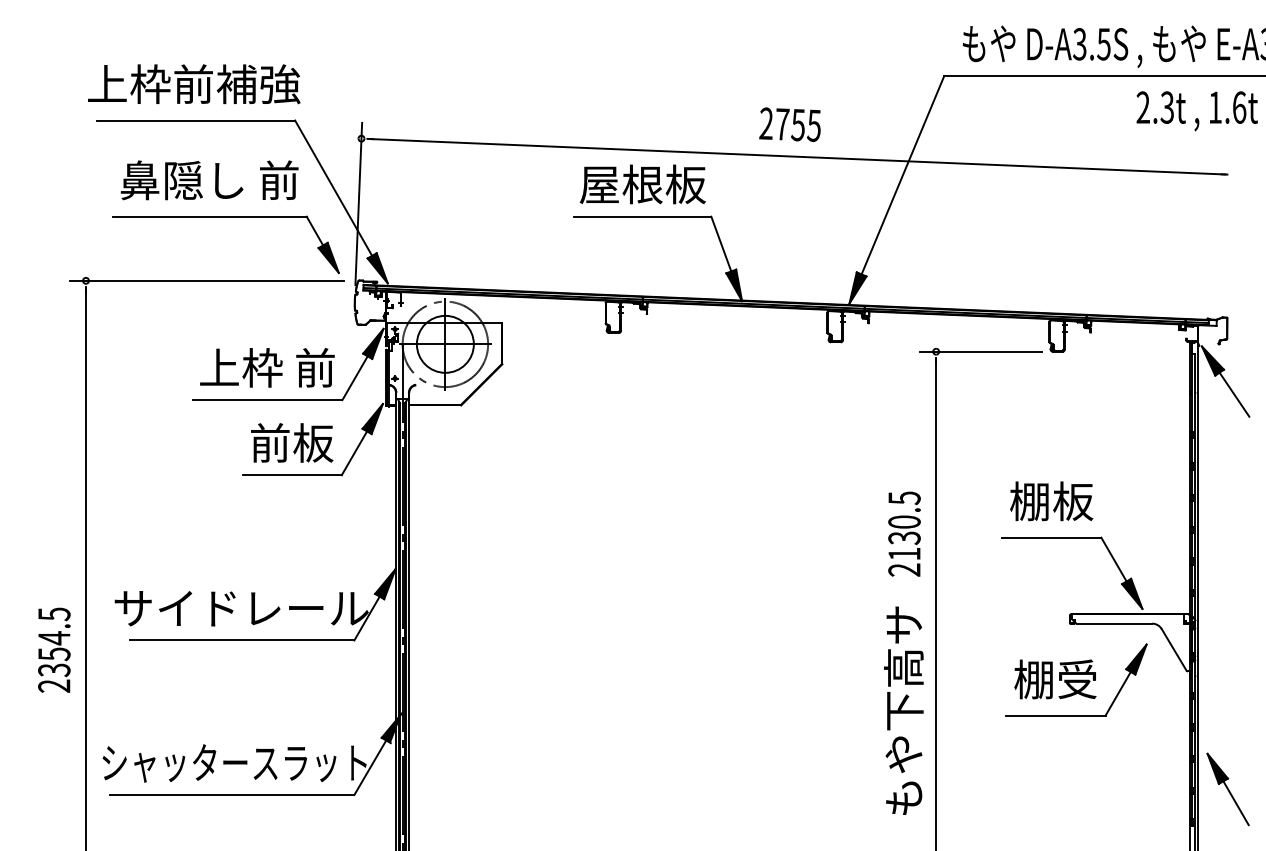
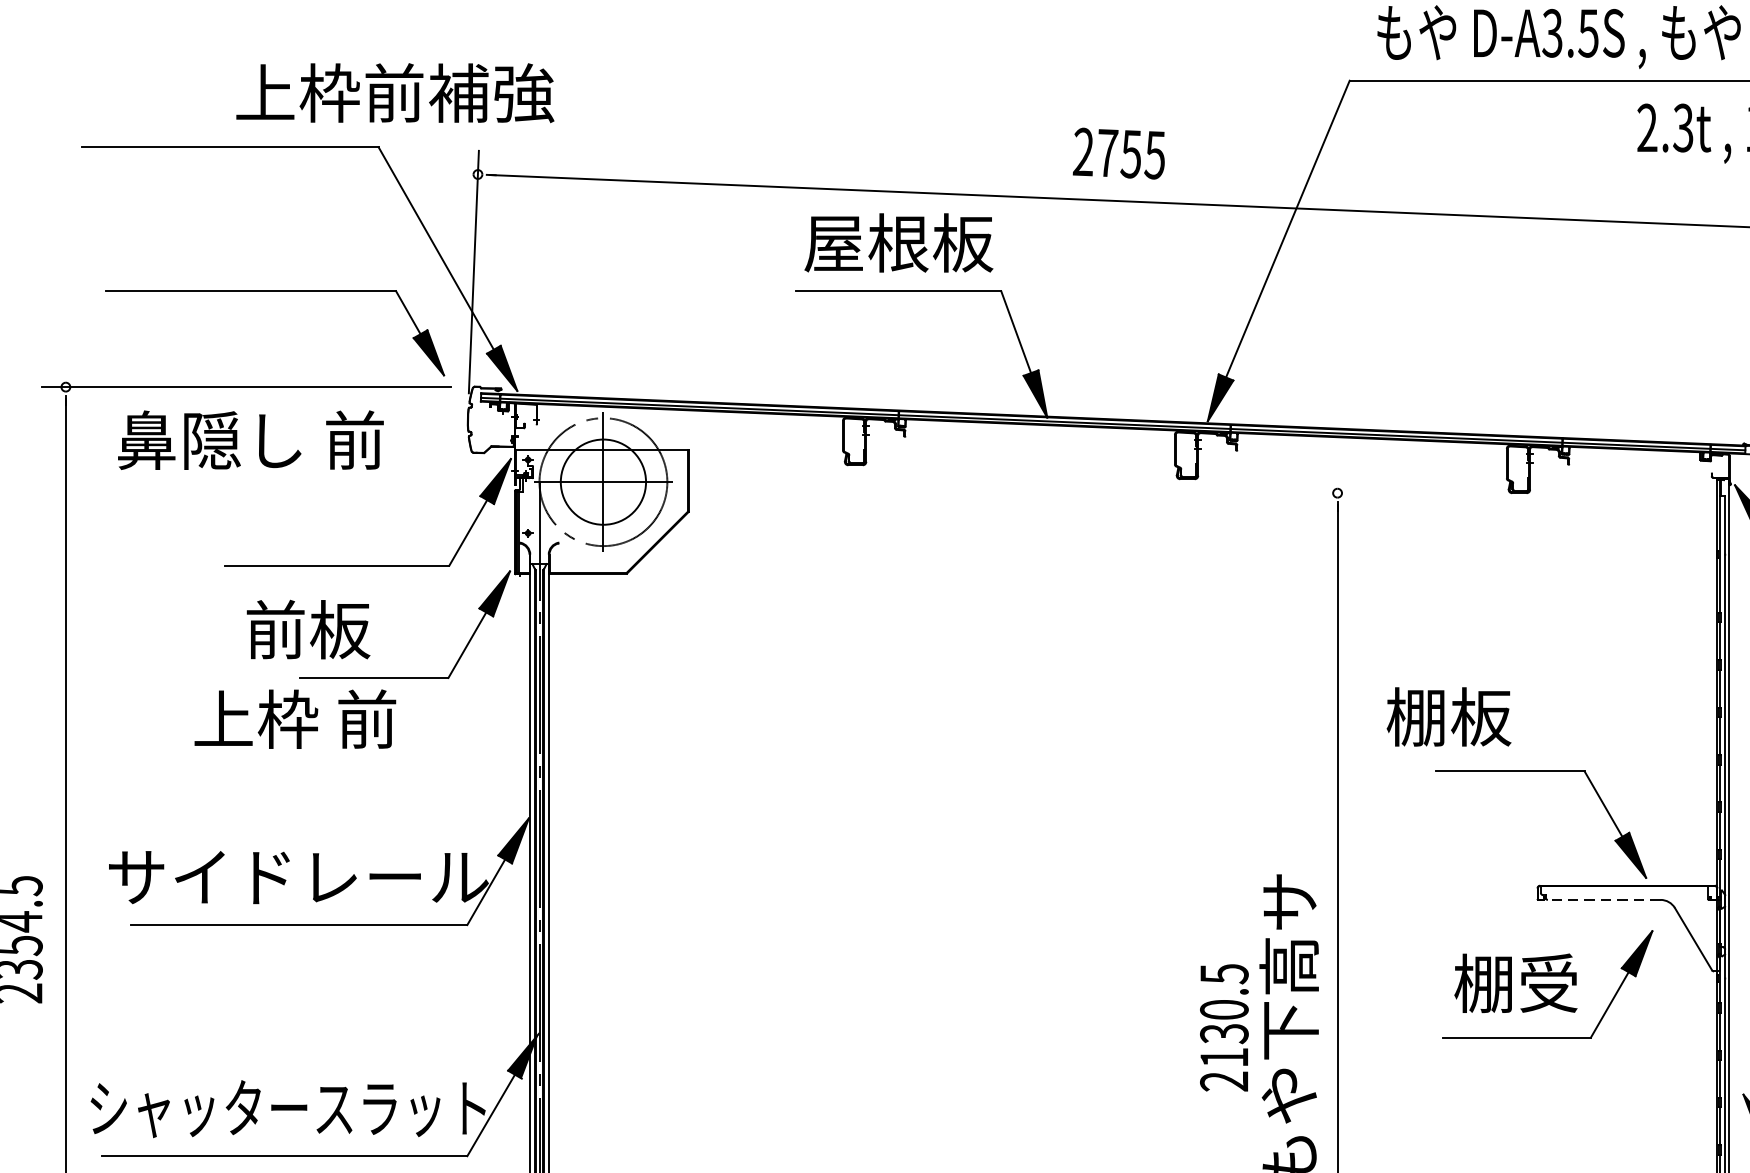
text: (194, 84) -> (395, 93), moved
text: (209, 180) -> (250, 440), moved
line: (980, 351) -> (1403, 492), removed
text: (267, 367) -> (295, 718), moved
text: (292, 442) -> (308, 628), moved
text: (1051, 501) -> (1448, 717), moved
text: (904, 533) -> (1224, 1026), moved
line: (1114, 623) -> (1604, 899), solid -> dashed

